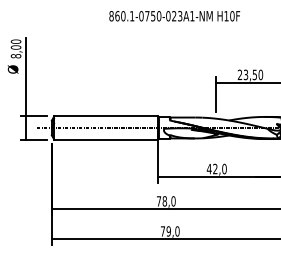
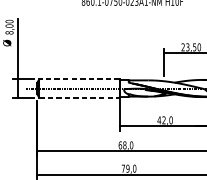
line: (106, 116) -> (79, 79), solid -> dashed
line: (106, 139) -> (79, 97), solid -> dashed
text: (158, 201) -> (119, 145), 78,0 -> 68,0

